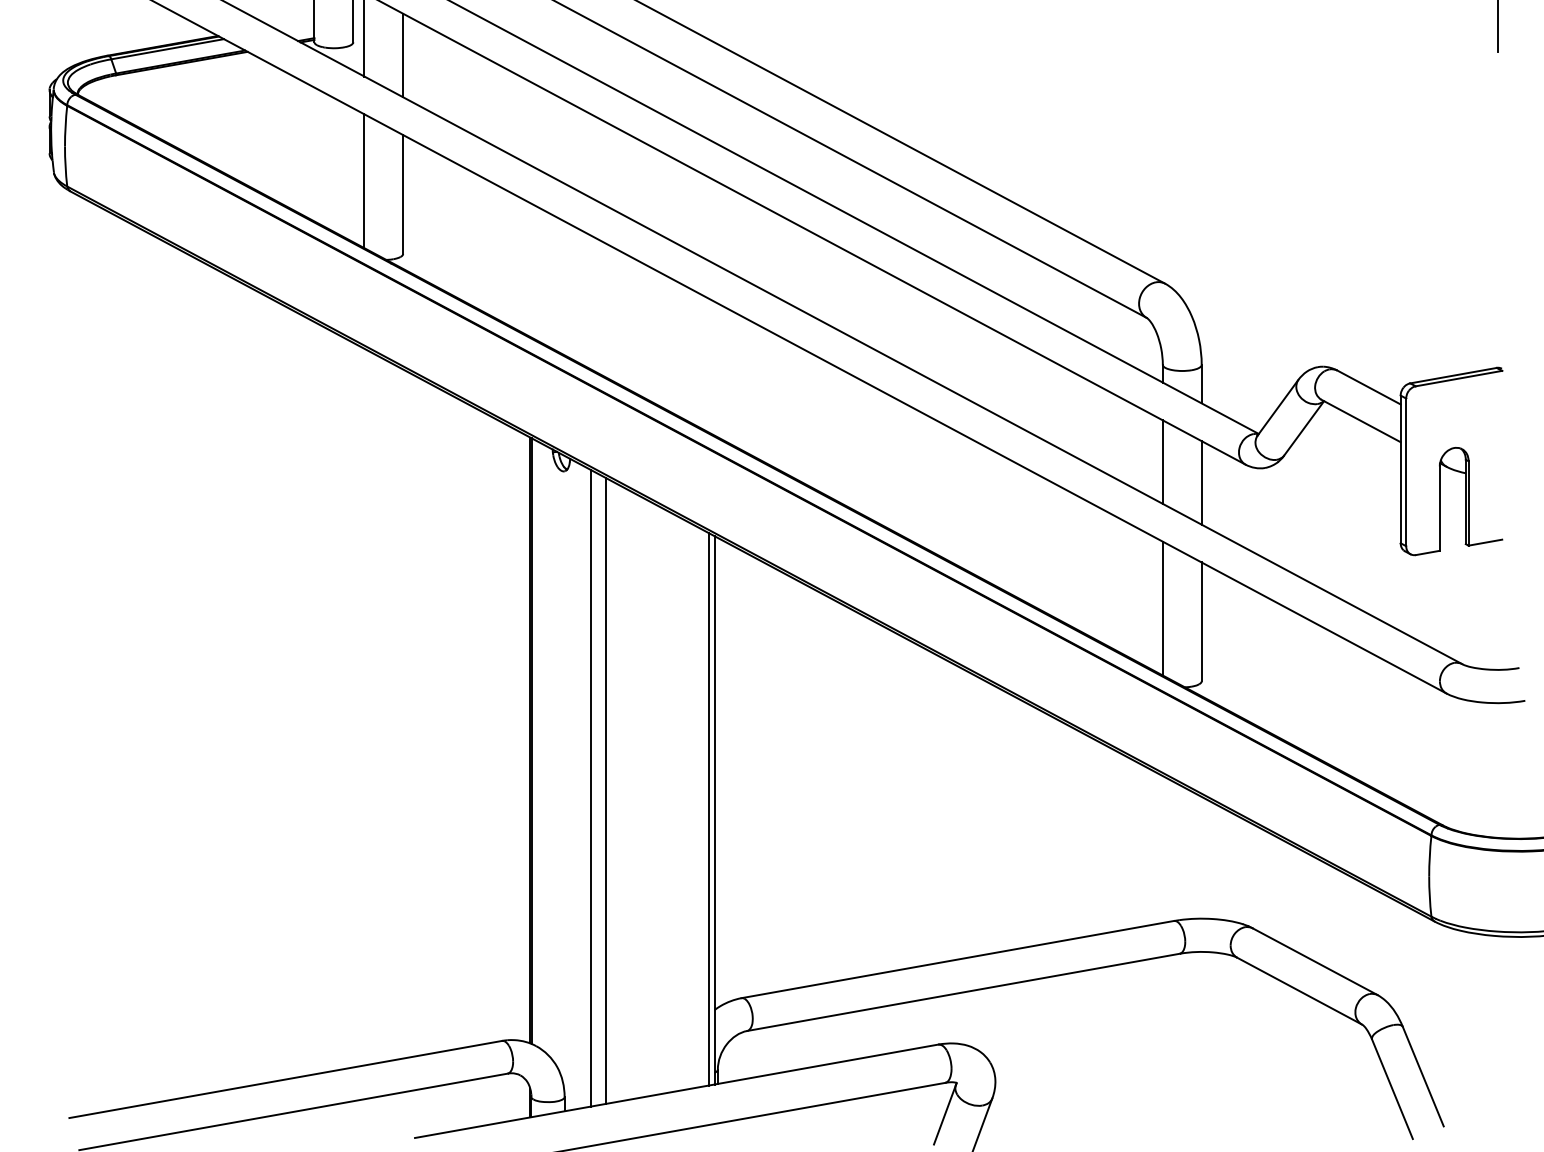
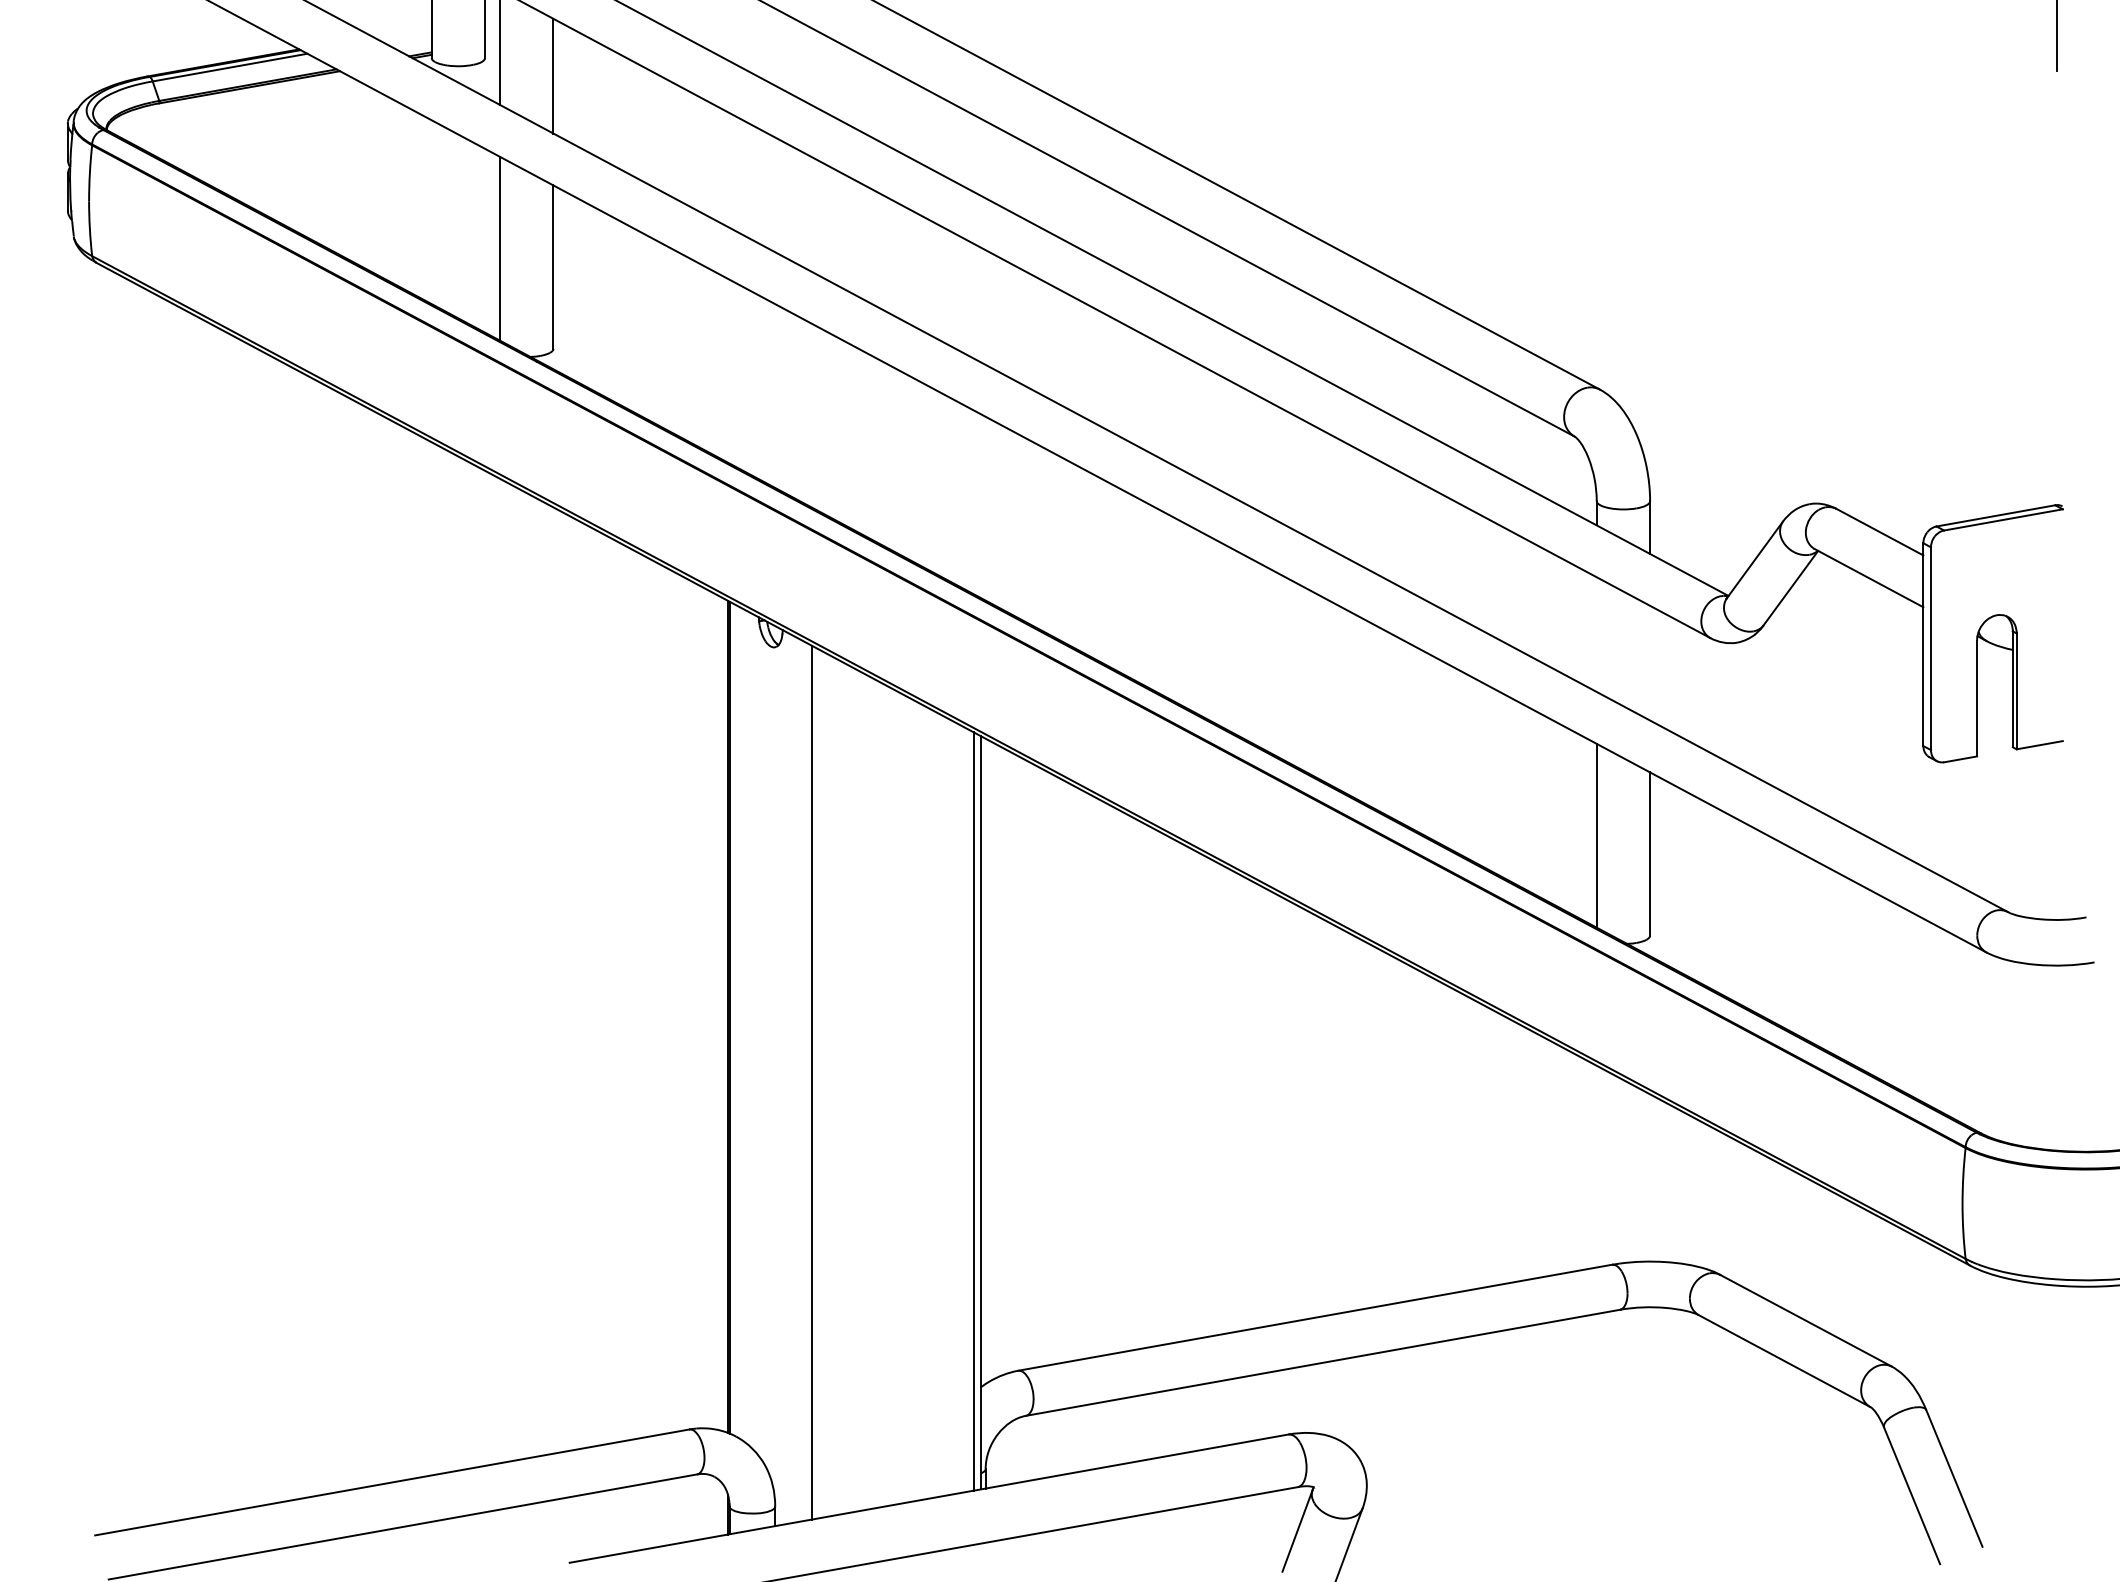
line: (1162, 461) -> (1596, 633), removed
line: (1201, 482) -> (1649, 662), removed
line: (606, 790) -> (832, 1085), removed

